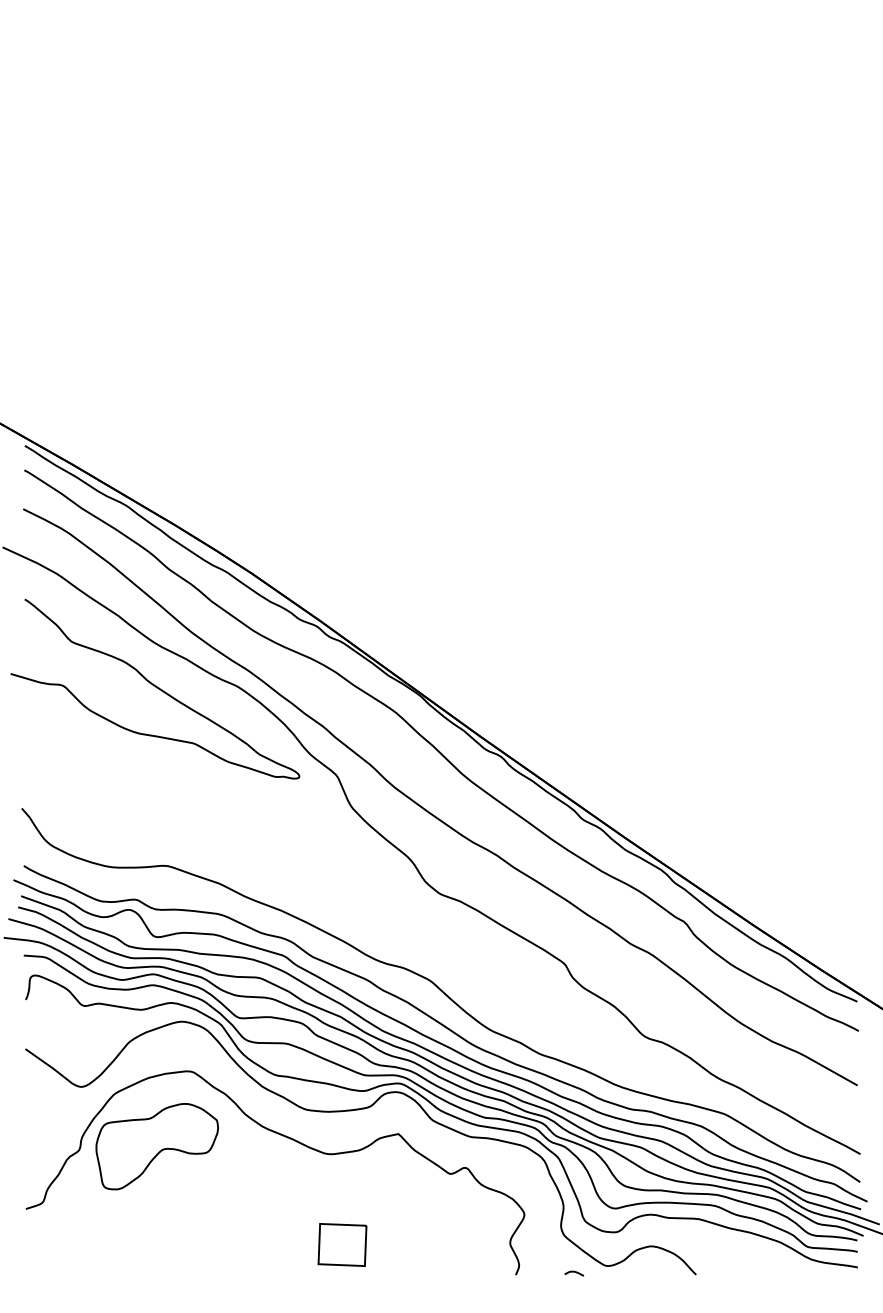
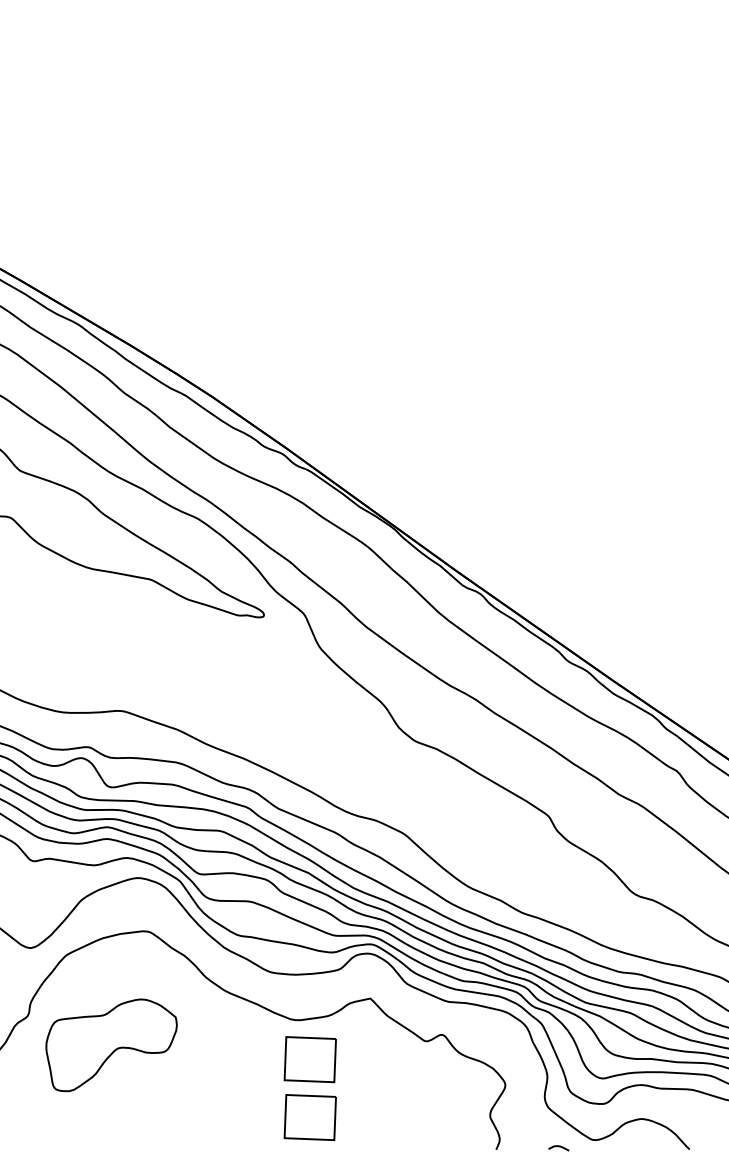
part: (156, 1146) -> (110, 1045), moved
part: (342, 1190) -> (310, 1059), added

